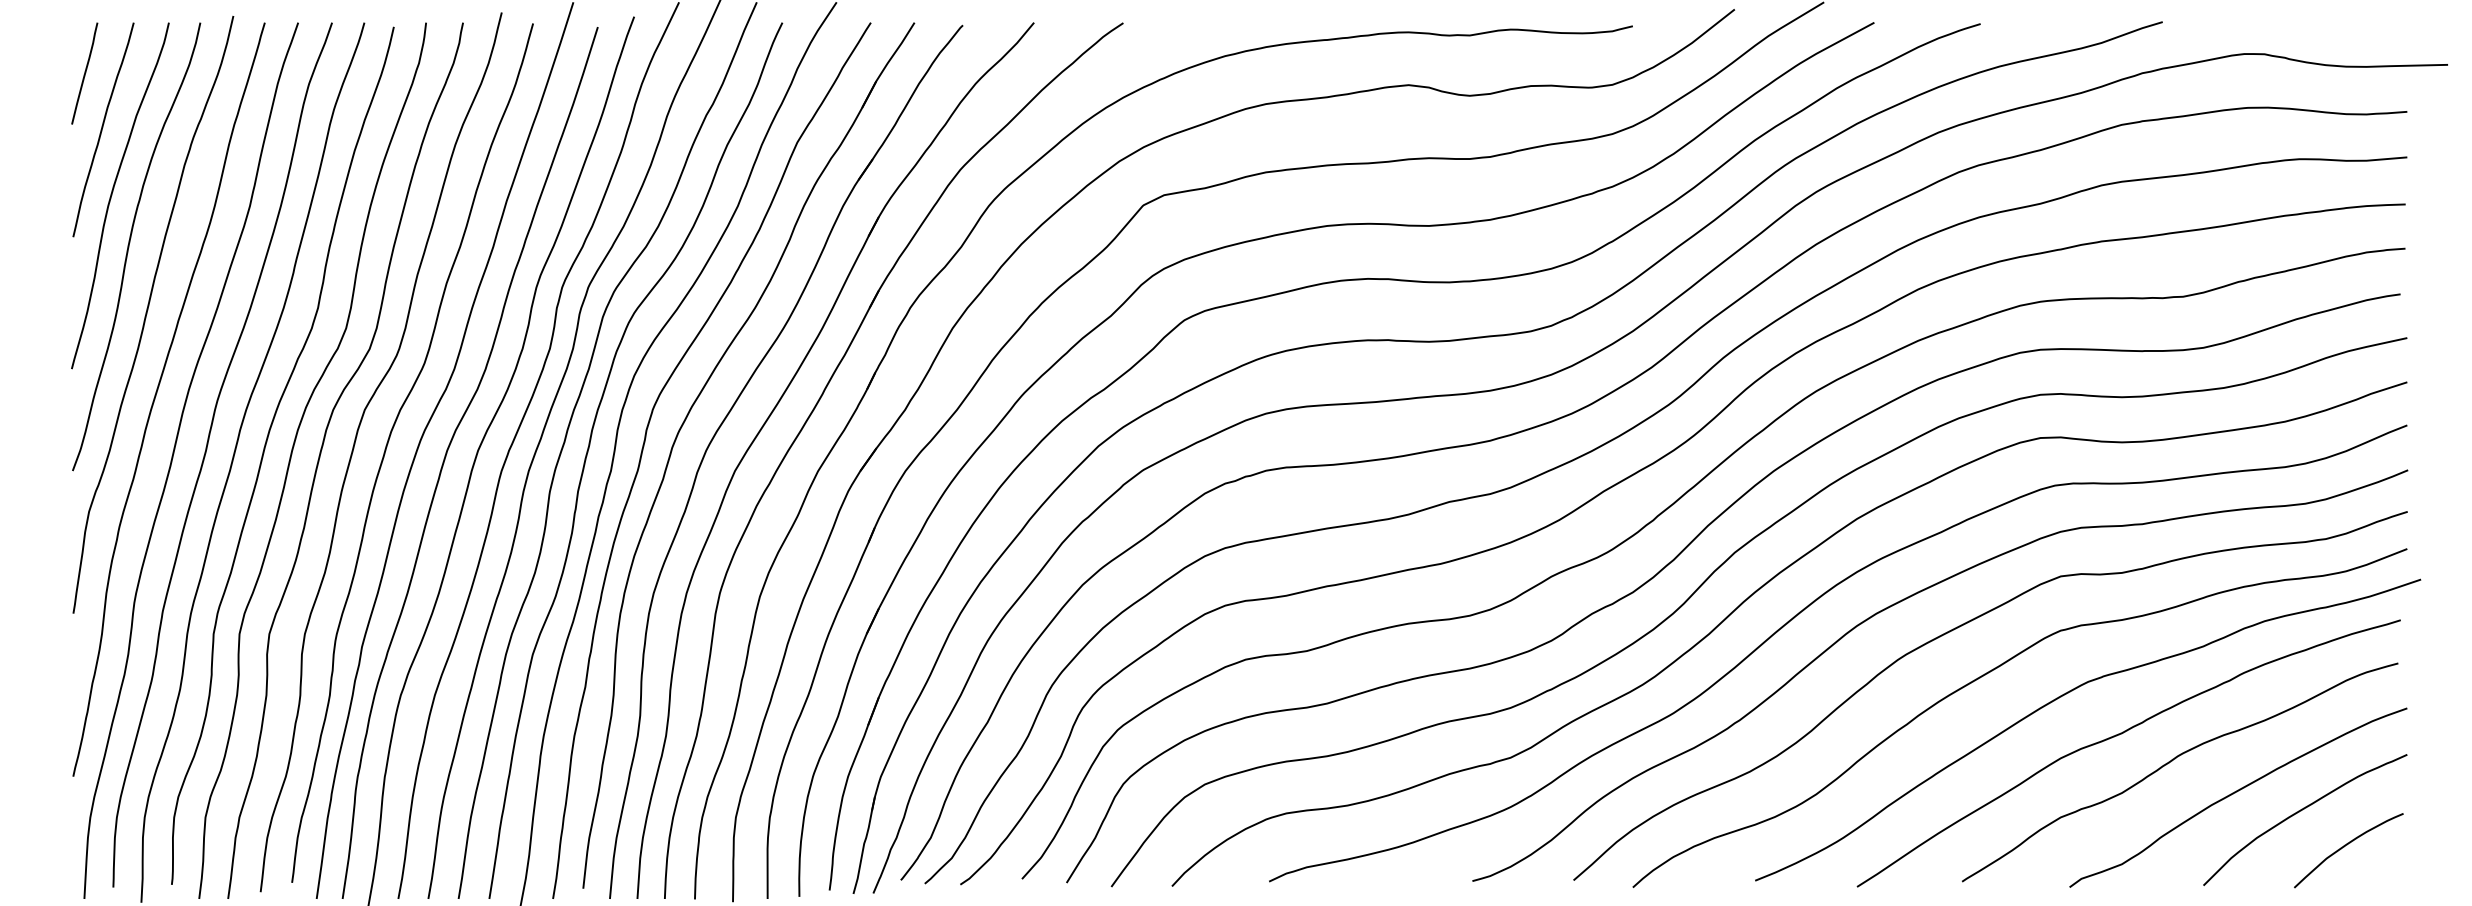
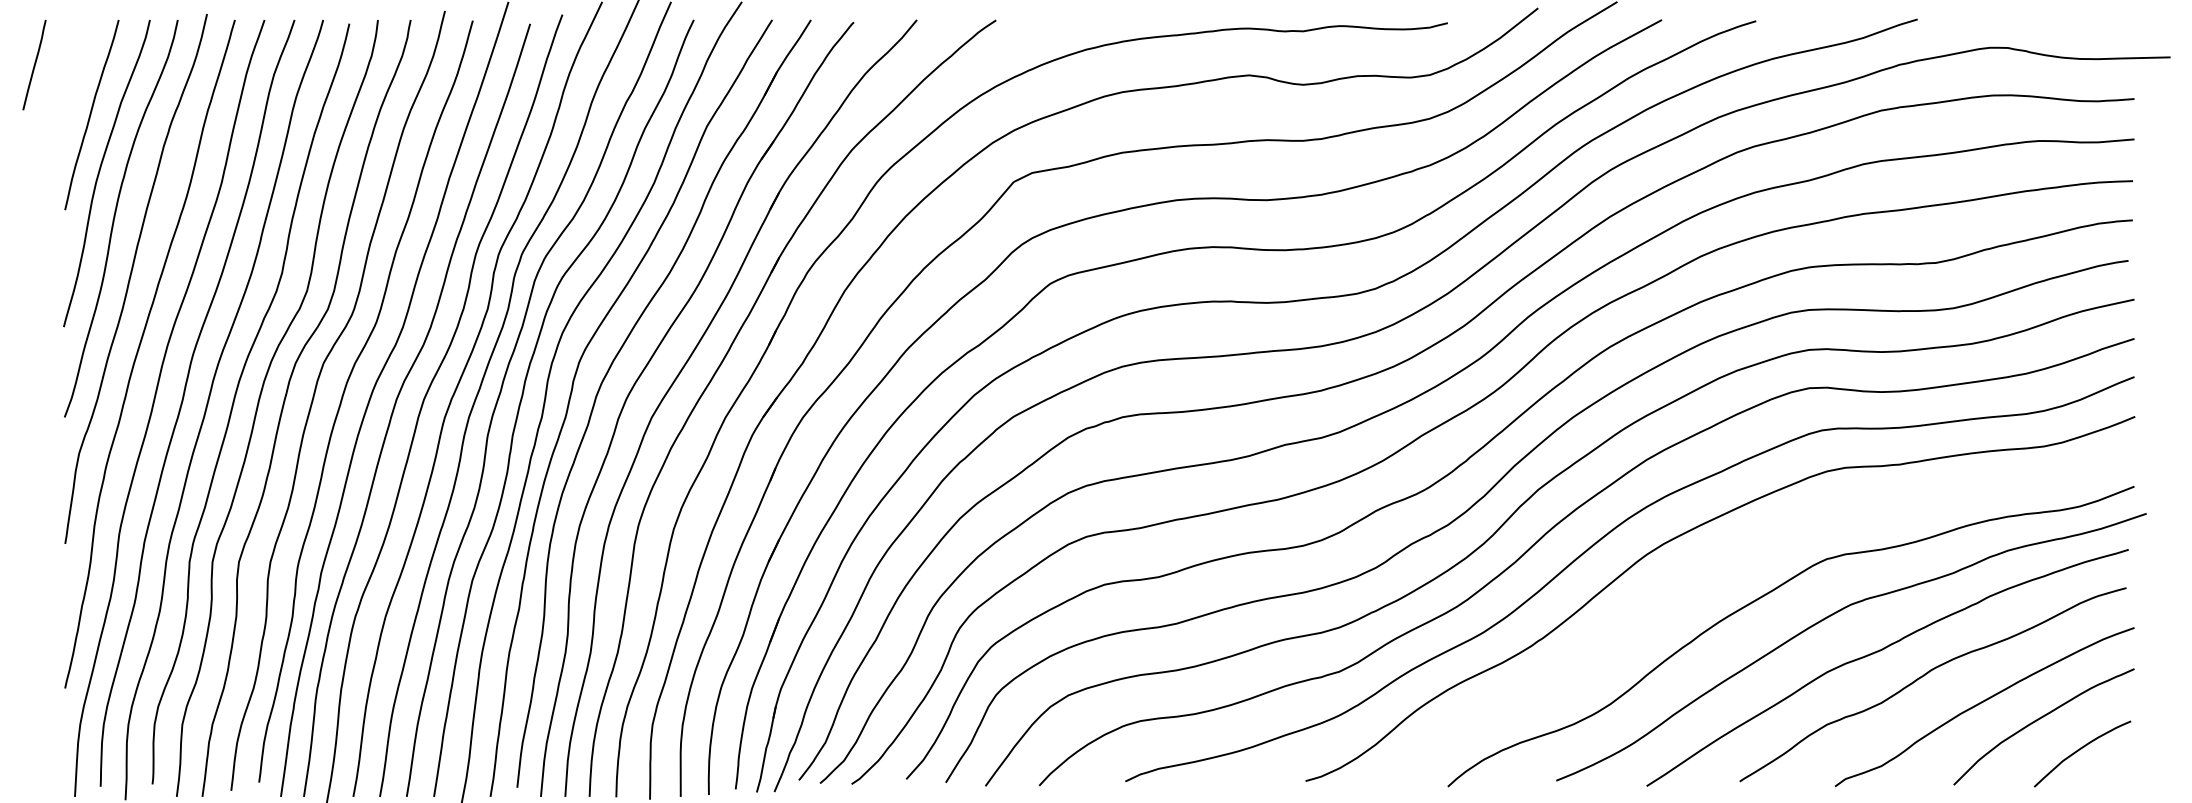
line: (84, 73) -> (34, 65), moved
curve: (1952, 631) -> (1731, 559), removed

